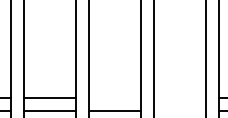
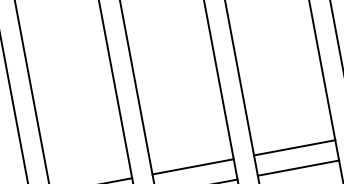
line: (114, 97) -> (192, 166), added
line: (179, 97) -> (294, 147), added
line: (179, 110) -> (297, 167), added

